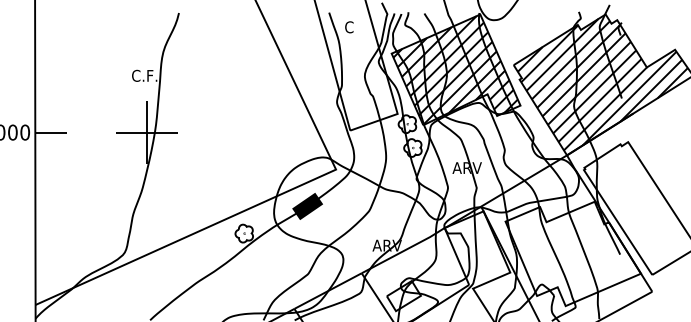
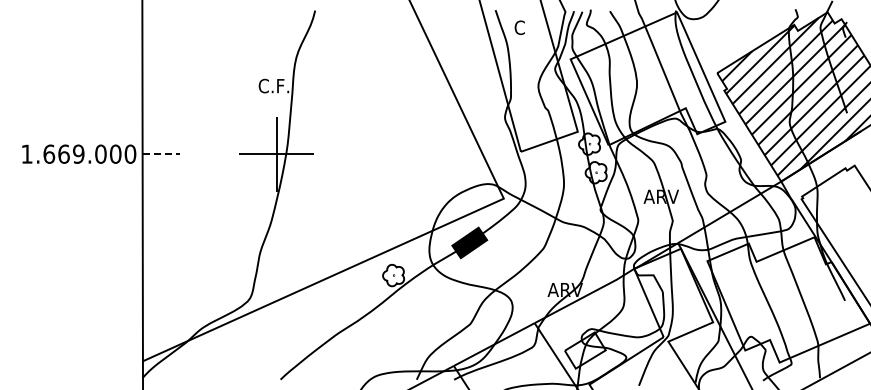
hatch: (455, 70) -> (647, 79), removed
line: (51, 132) -> (161, 154), solid -> dashed

